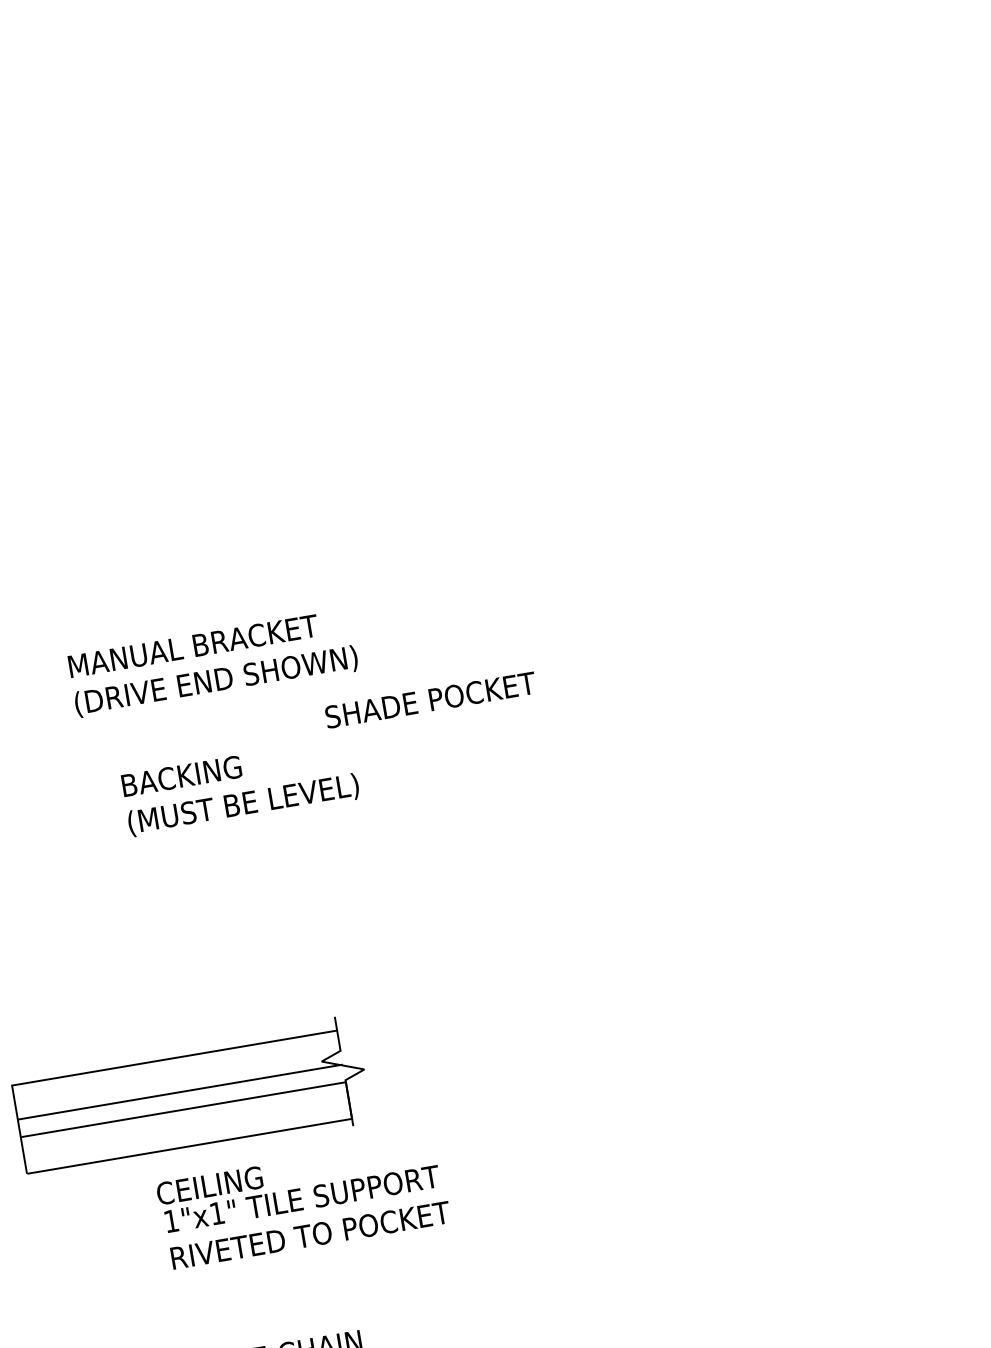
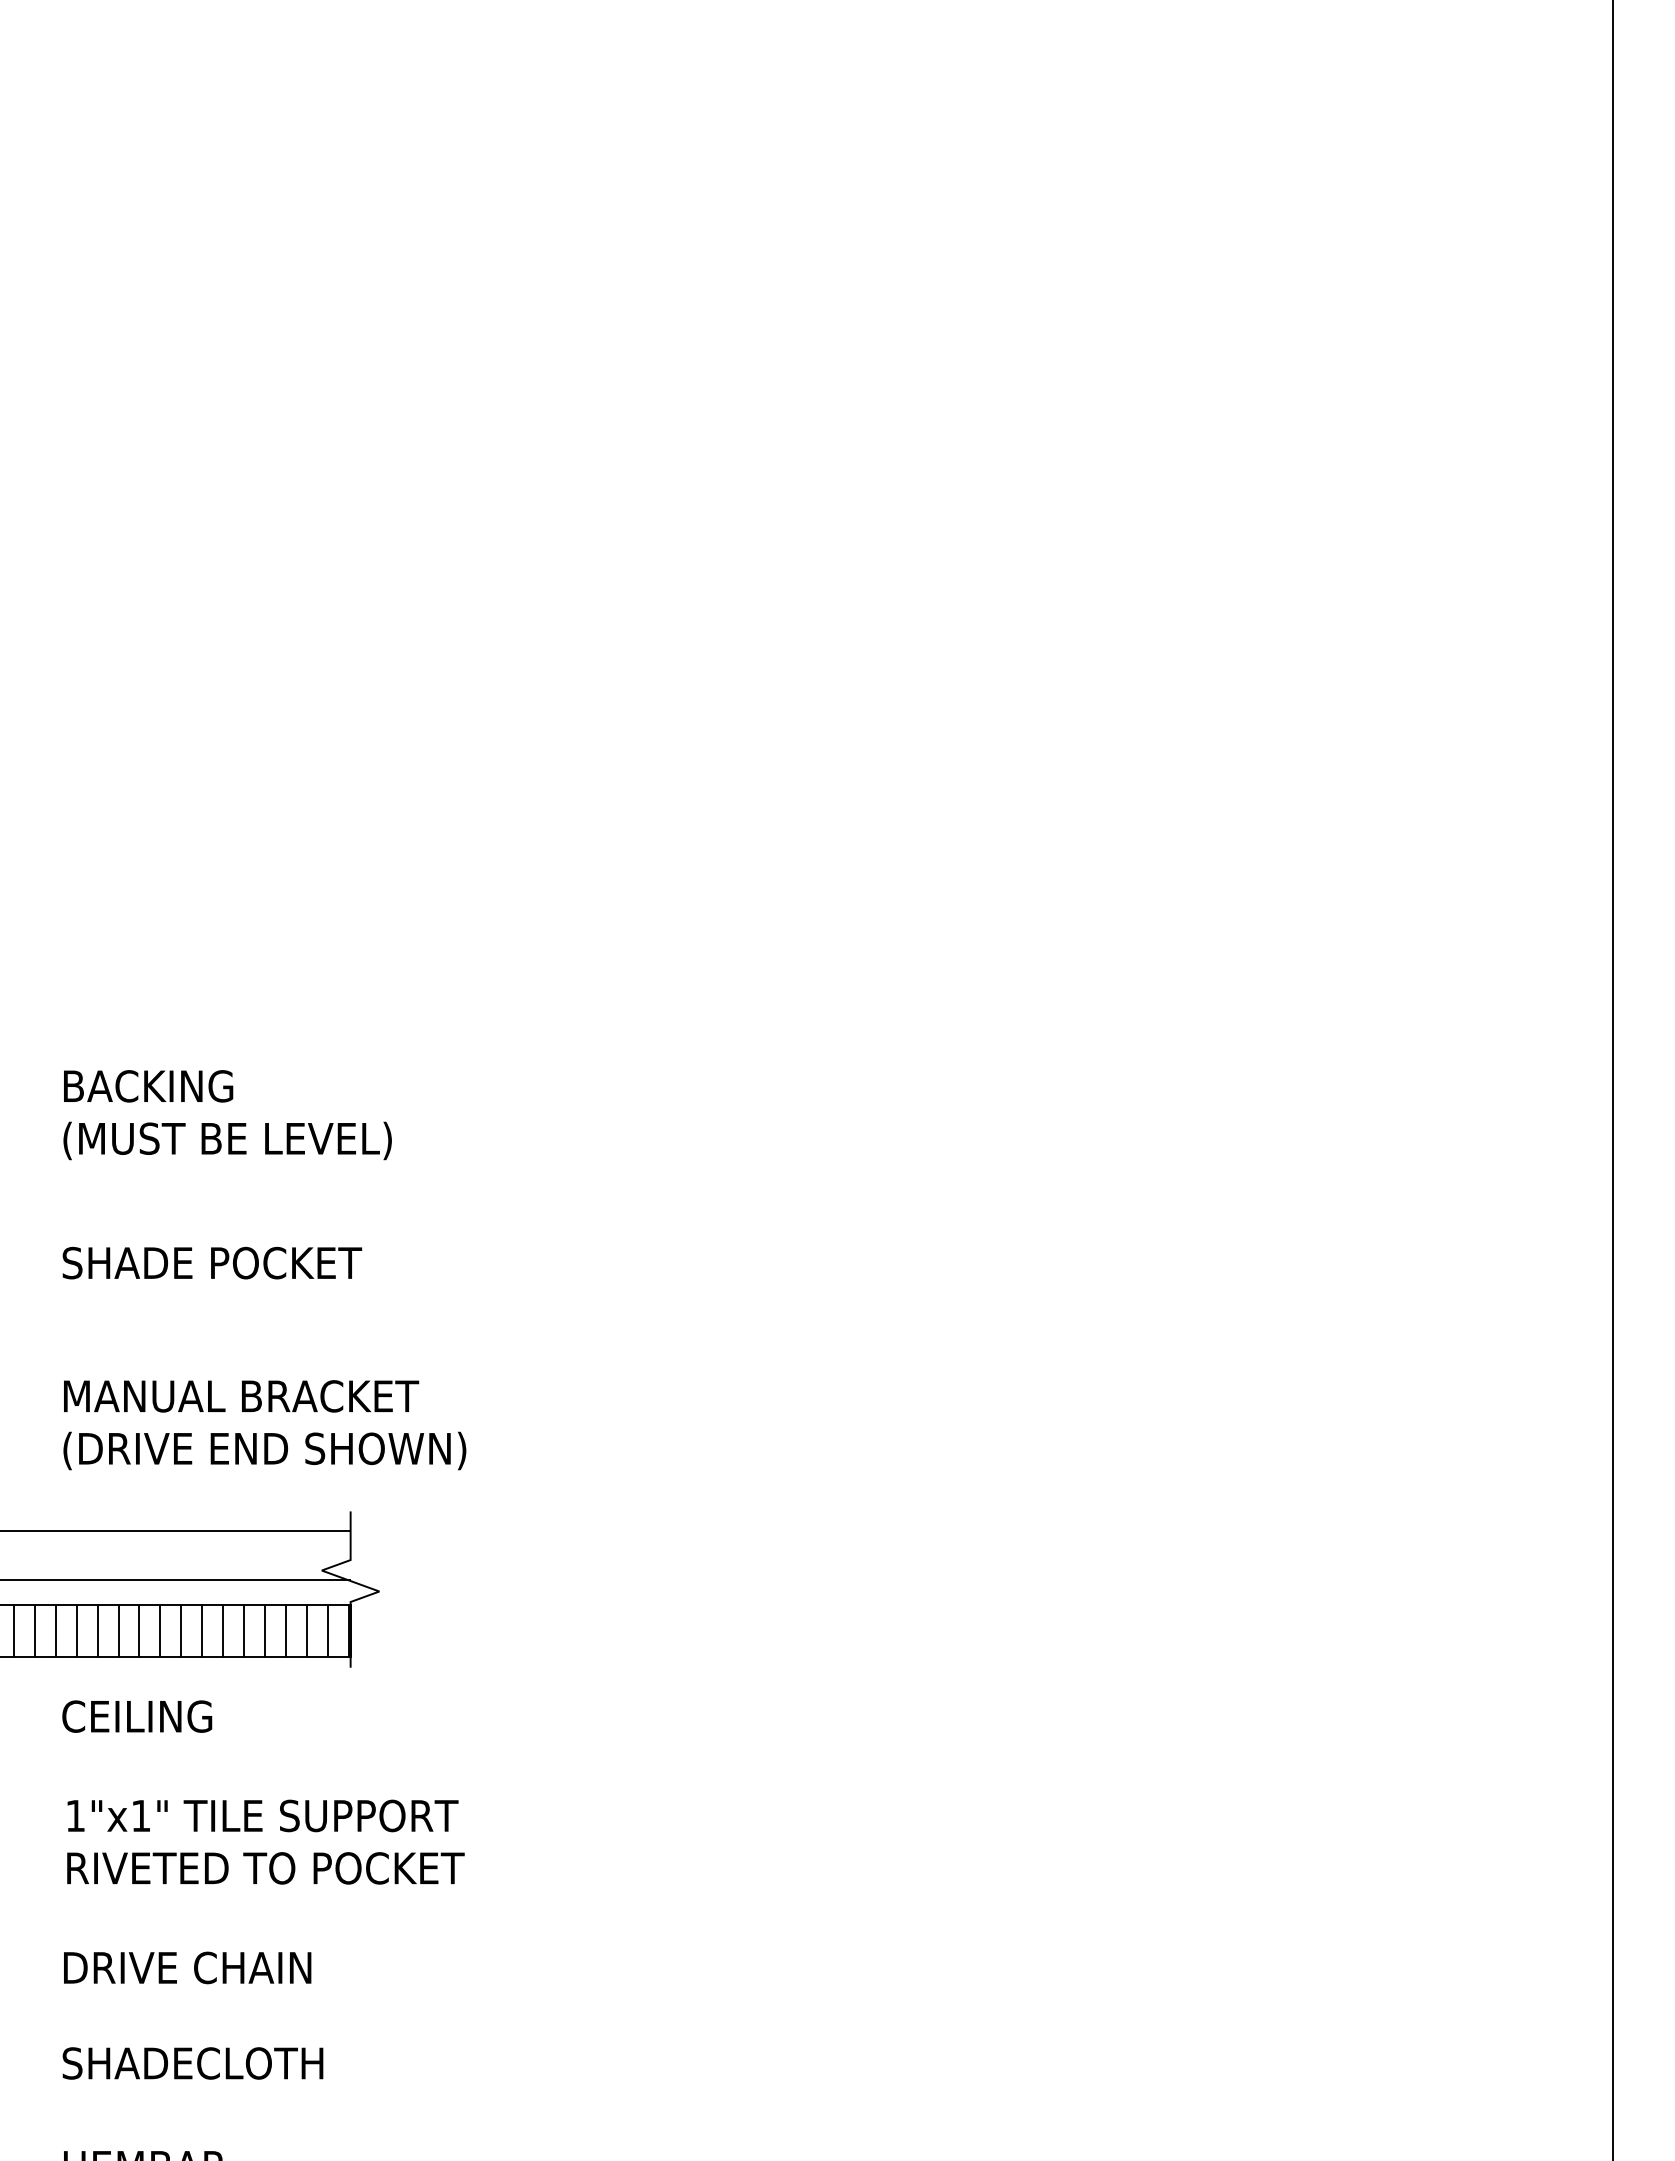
text: (213, 663) -> (264, 1425), moved
text: (430, 699) -> (212, 1262), moved
text: (240, 787) -> (227, 1115), moved
hatch: (230, 1120) -> (181, 1630), added
text: (307, 1216) -> (265, 1841), moved

